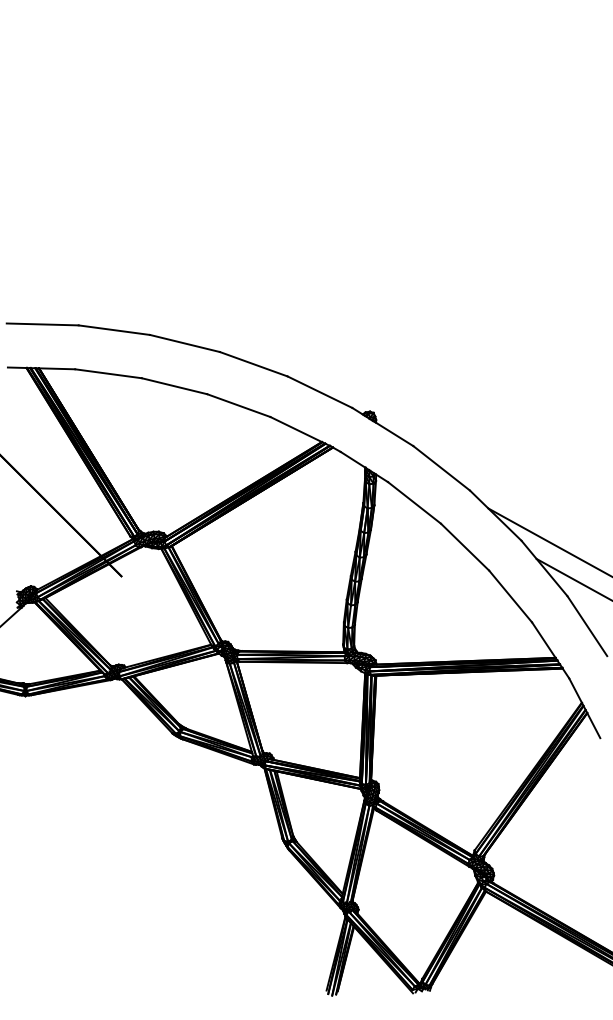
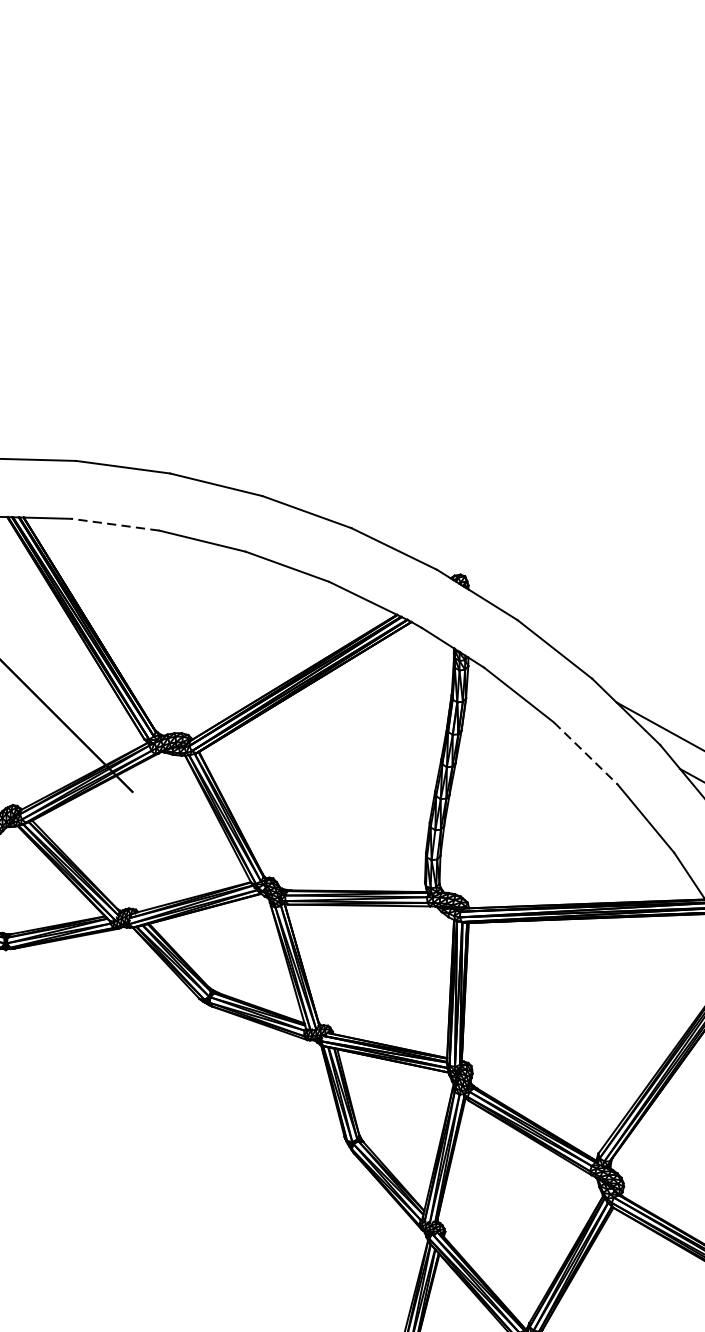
line: (108, 373) -> (115, 524), solid -> dashed
line: (465, 547) -> (586, 753), solid -> dashed

